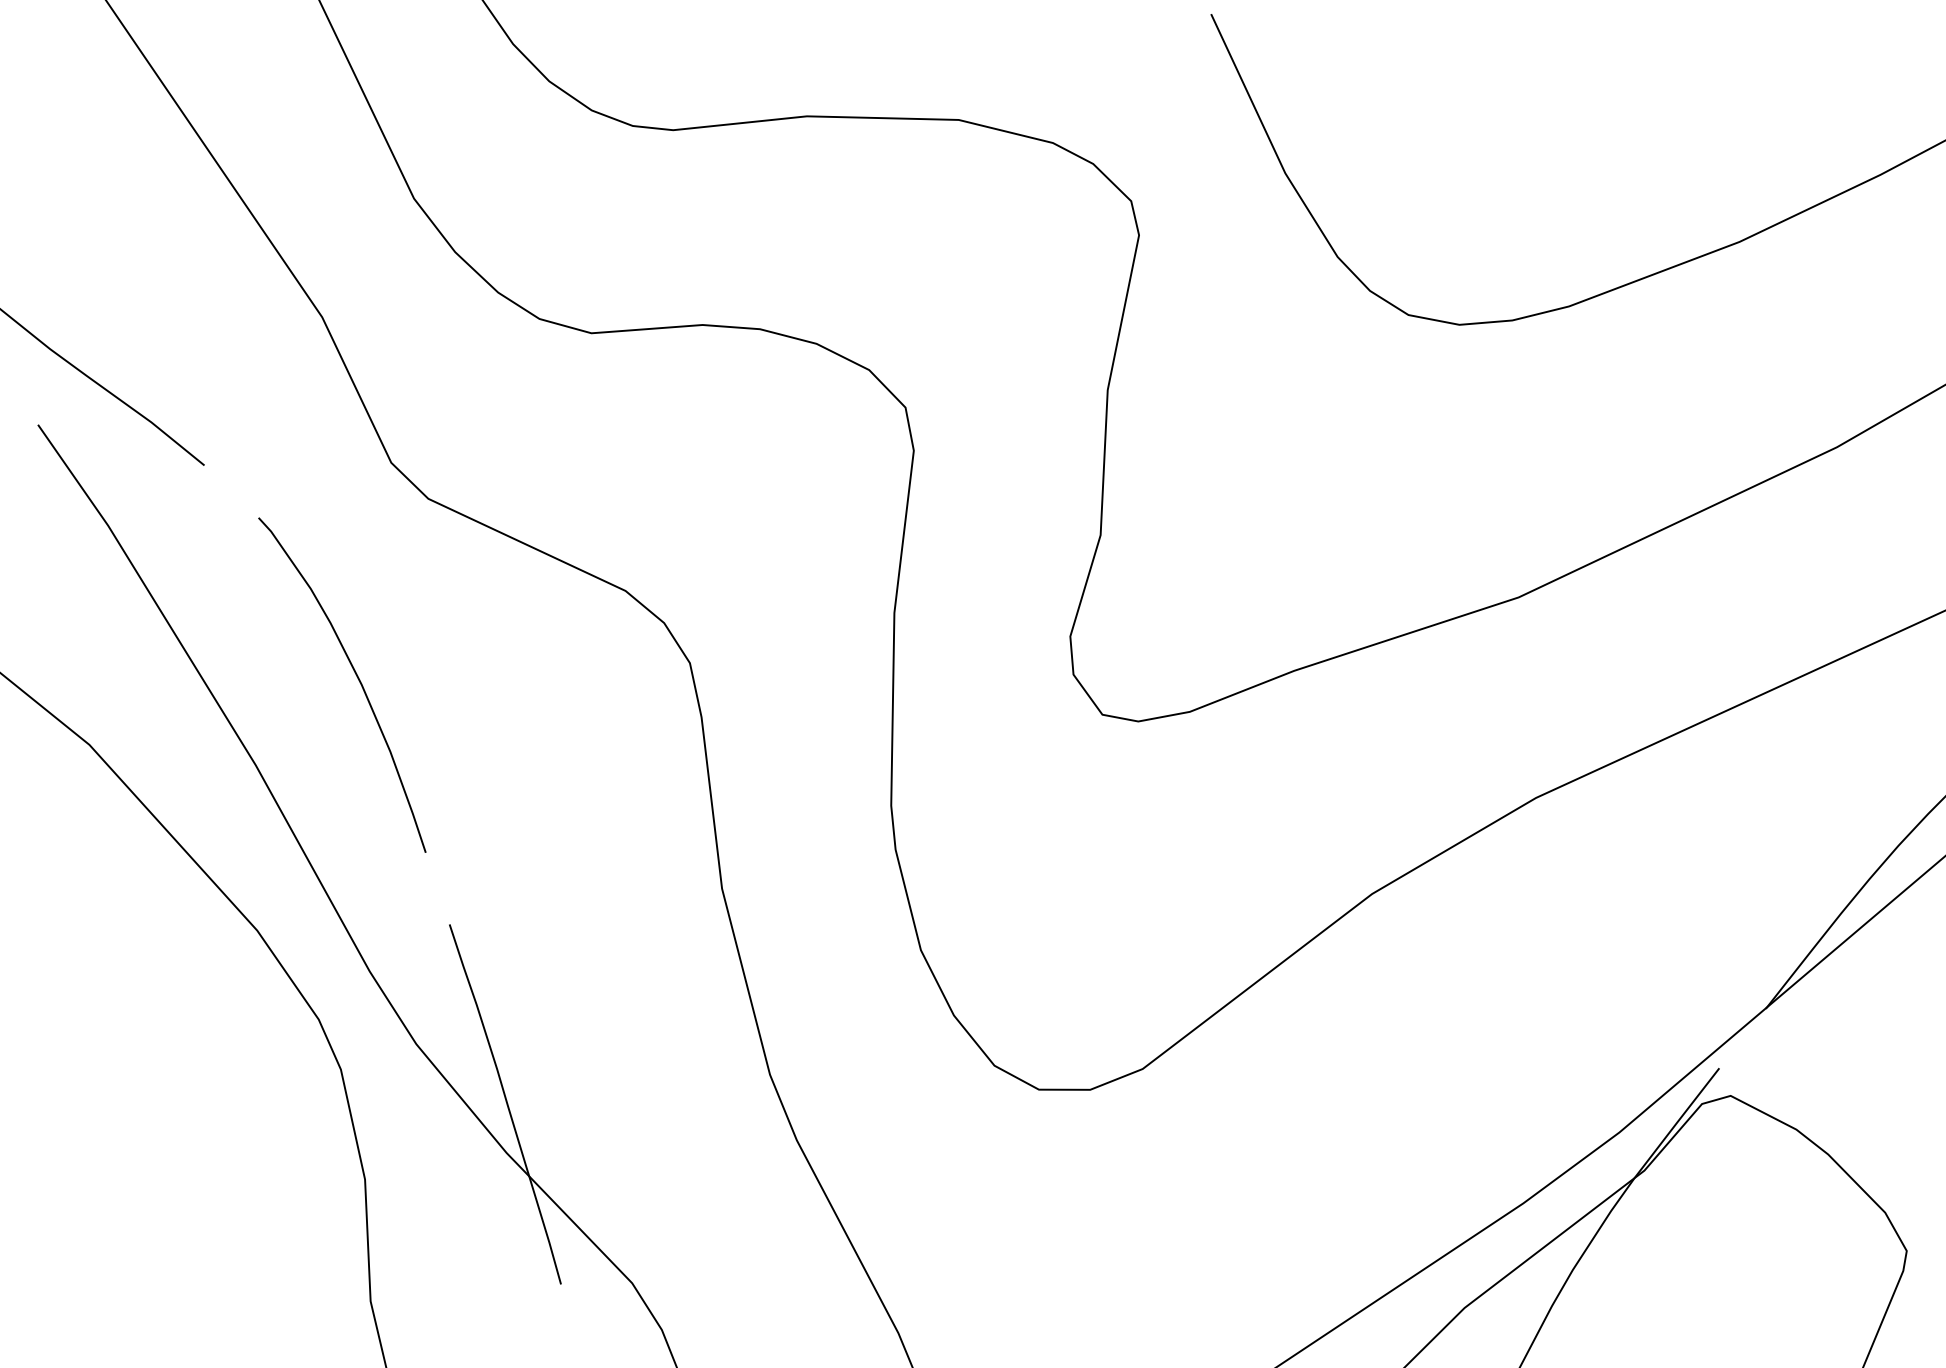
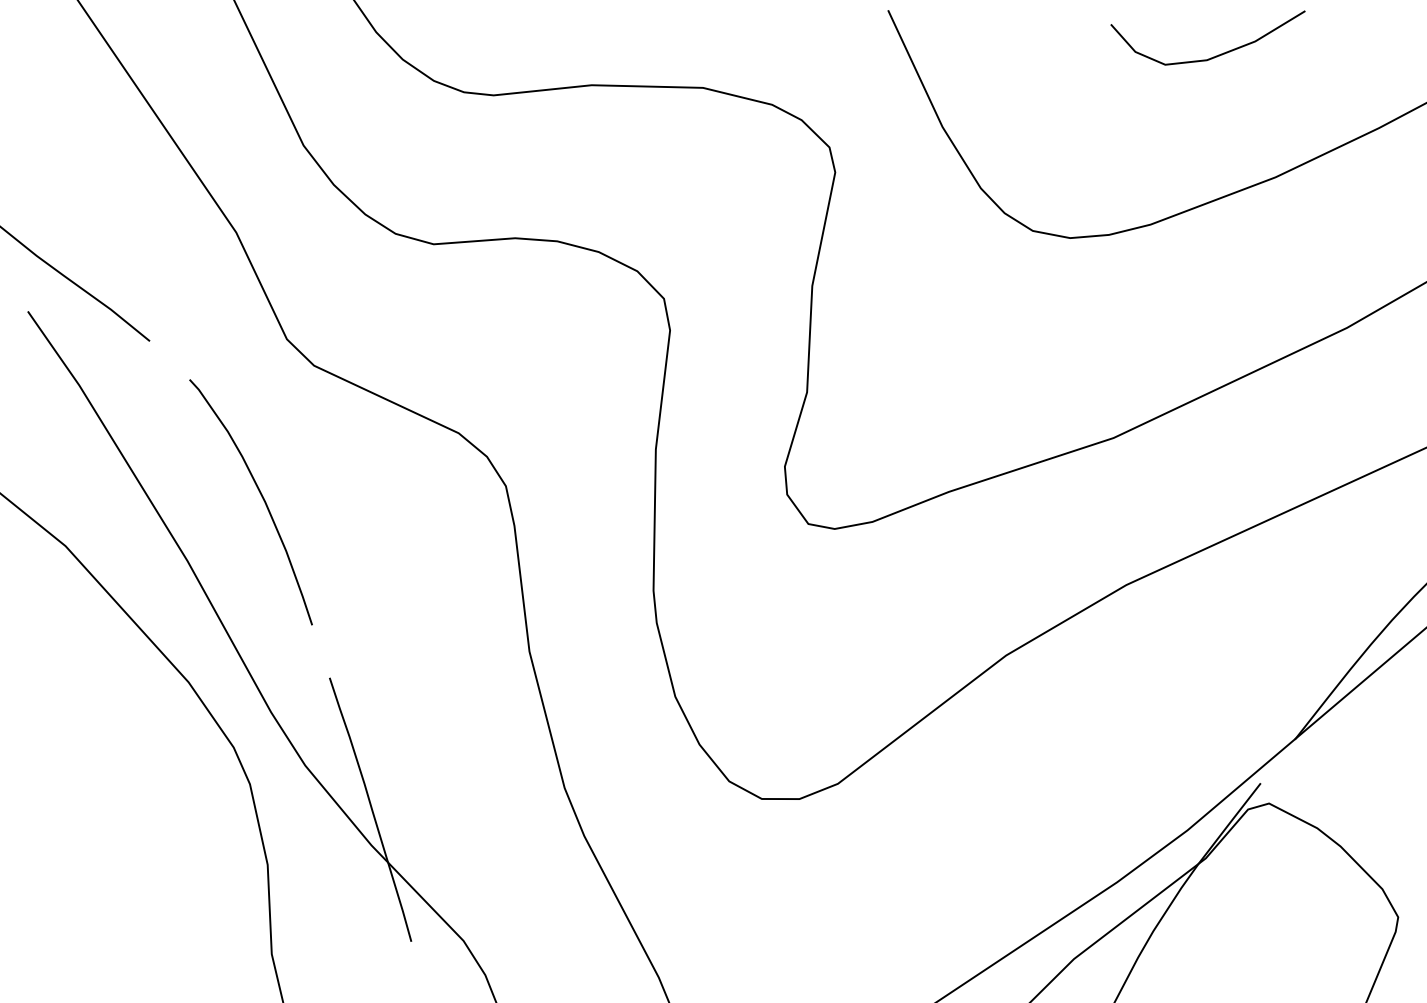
curve: (1657, 76) -> (1215, 56), added

